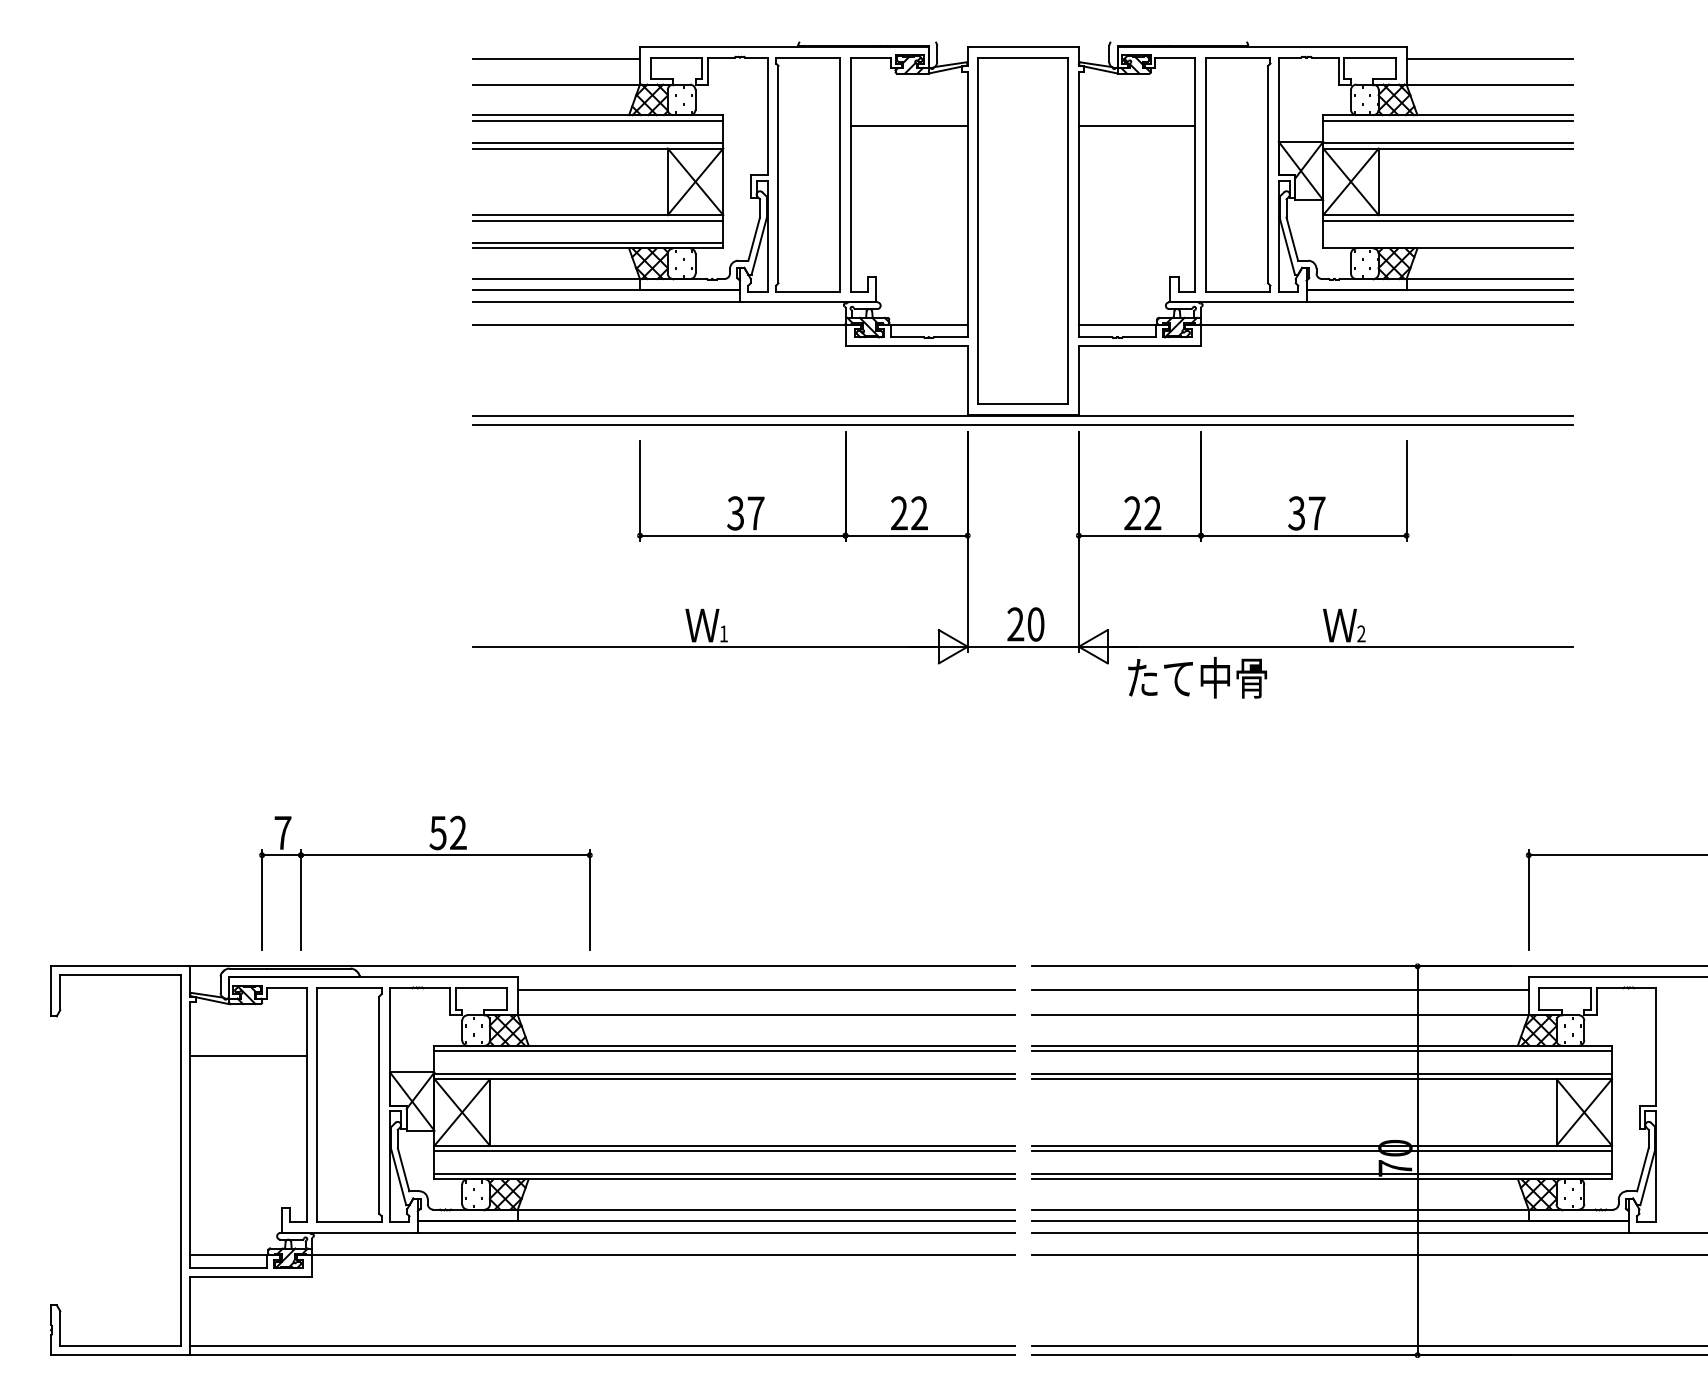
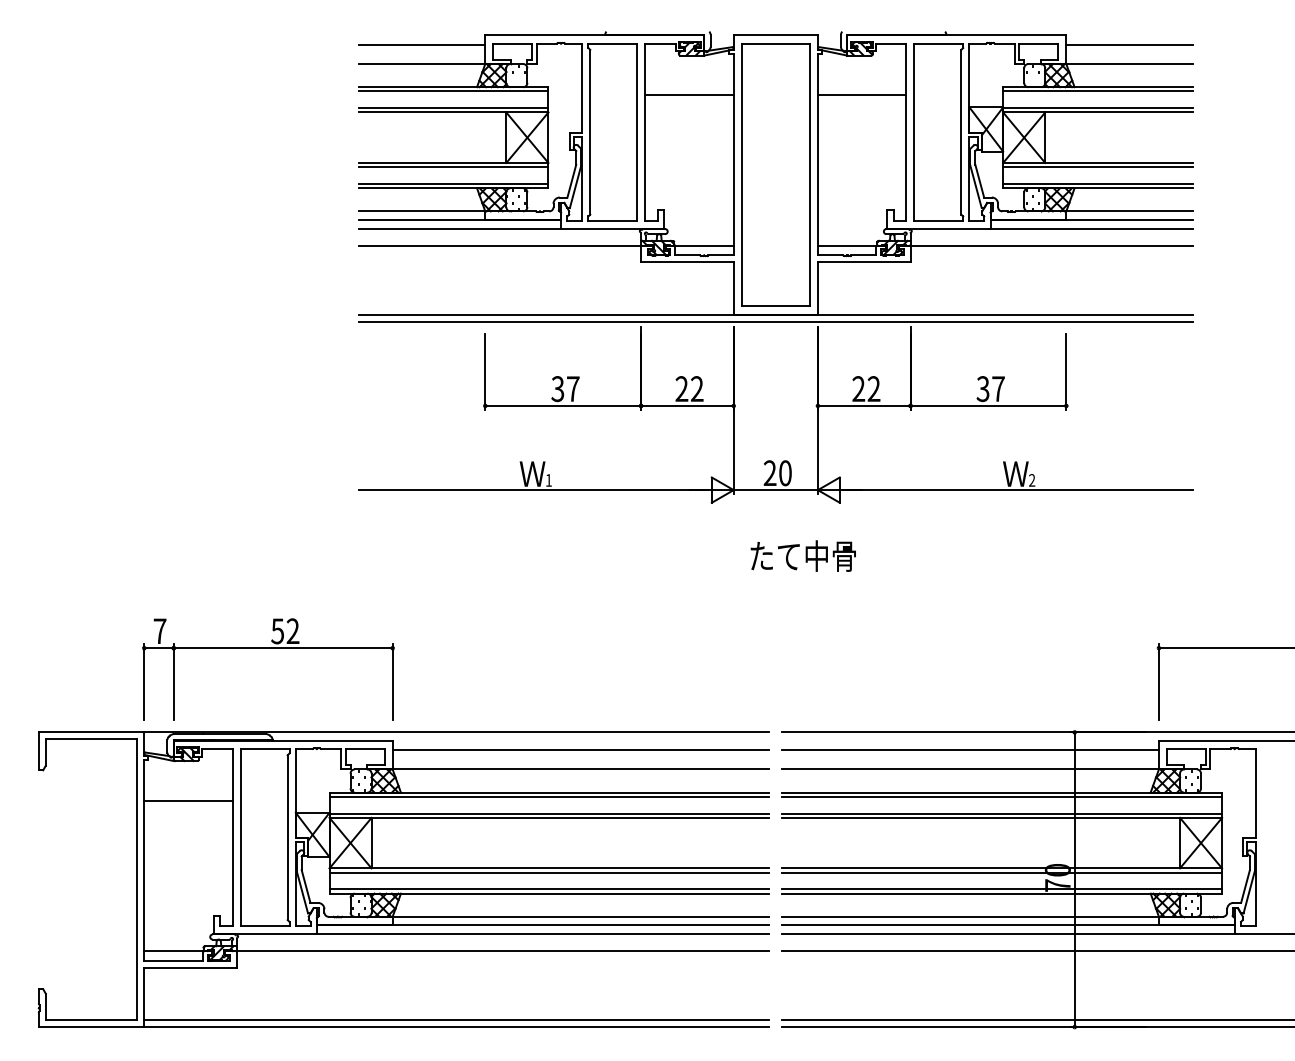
line: (1448, 242) -> (1098, 183), added
text: (1197, 677) -> (803, 555), moved
part: (425, 855) -> (268, 648), moved

